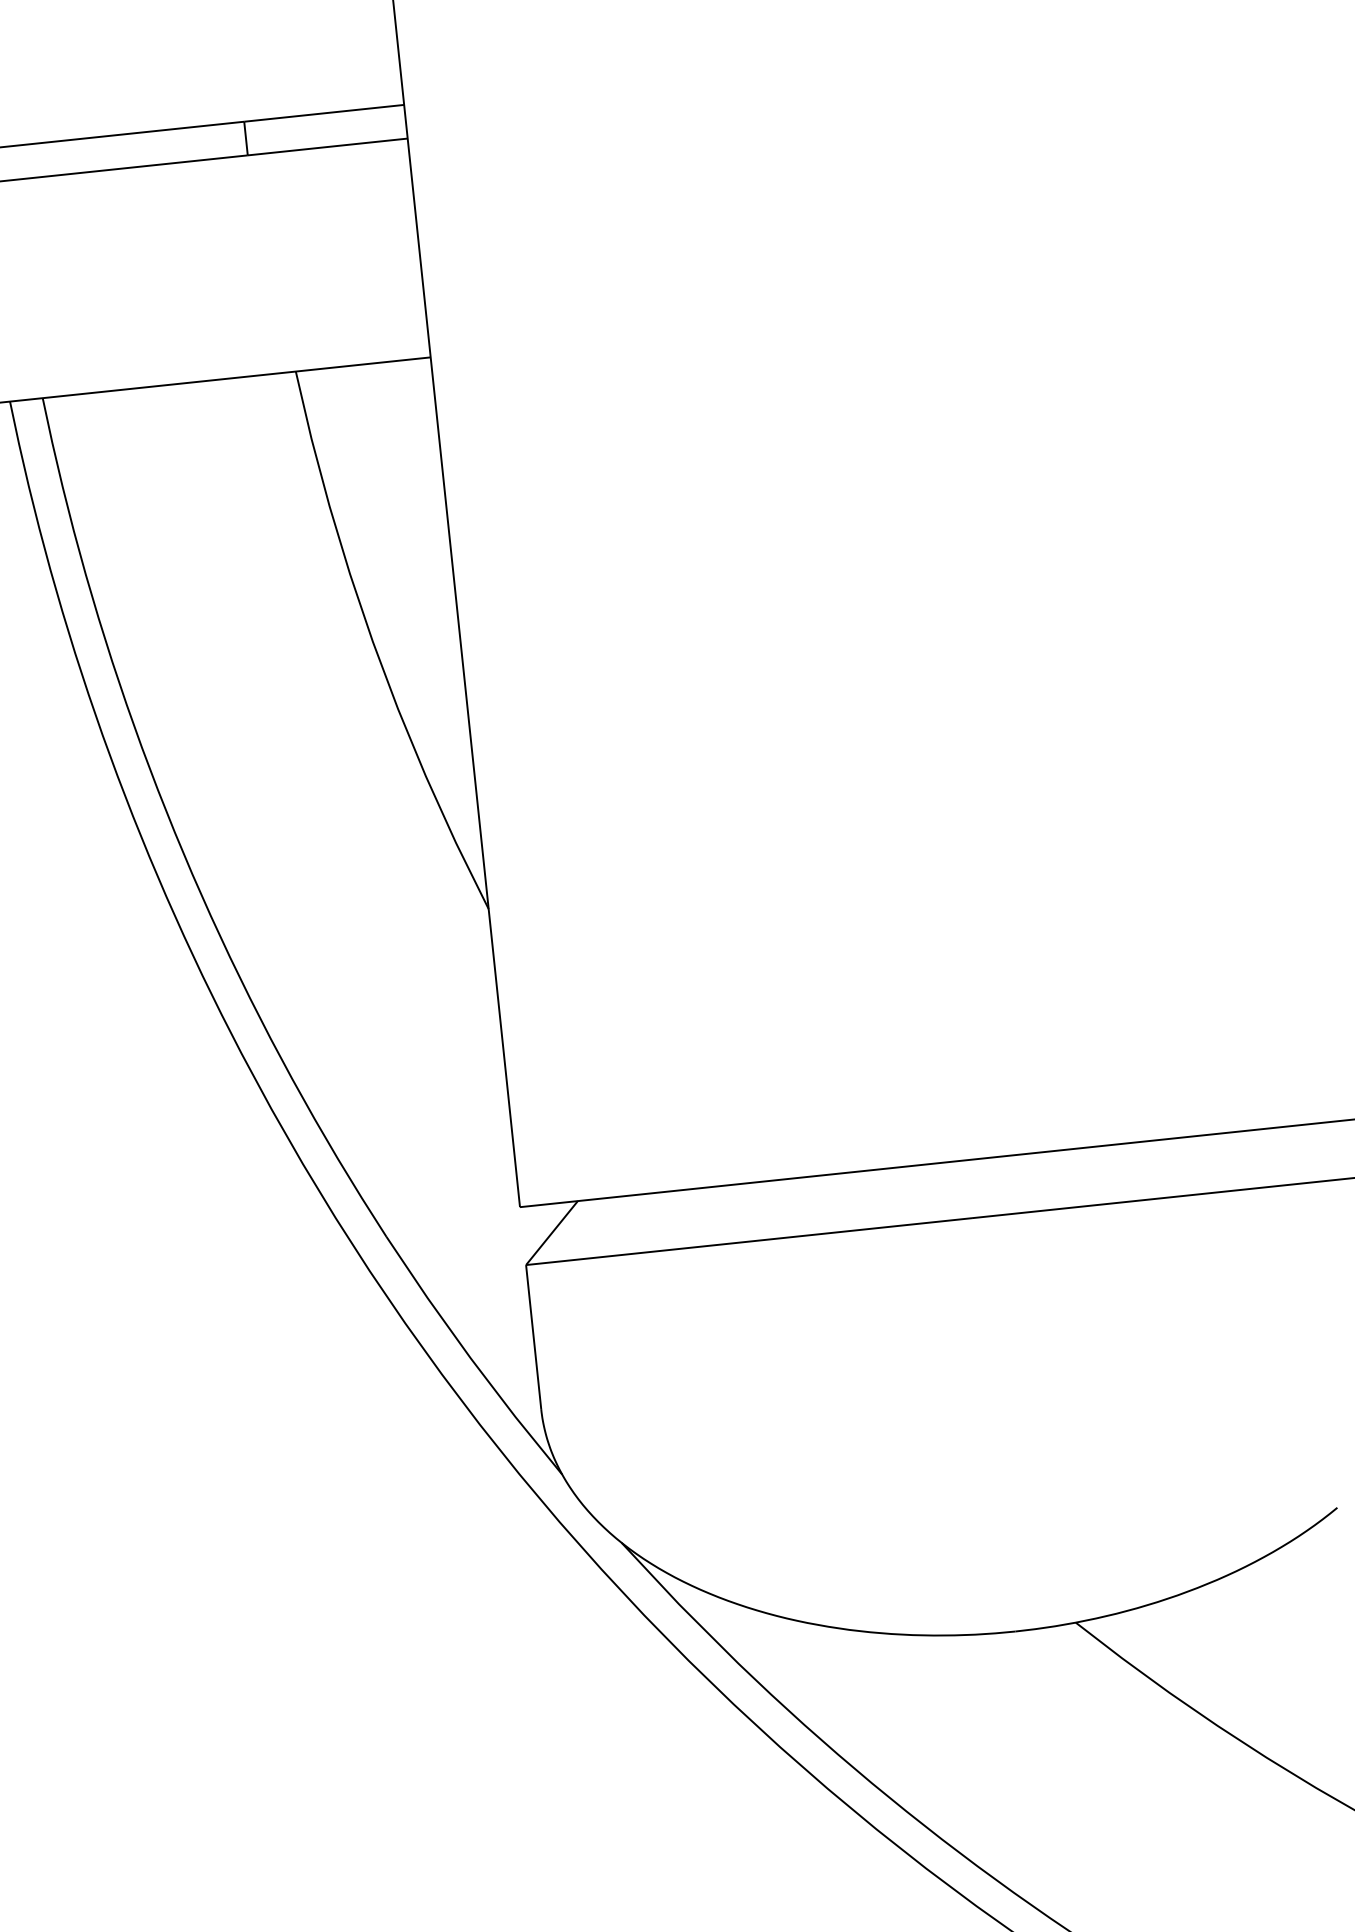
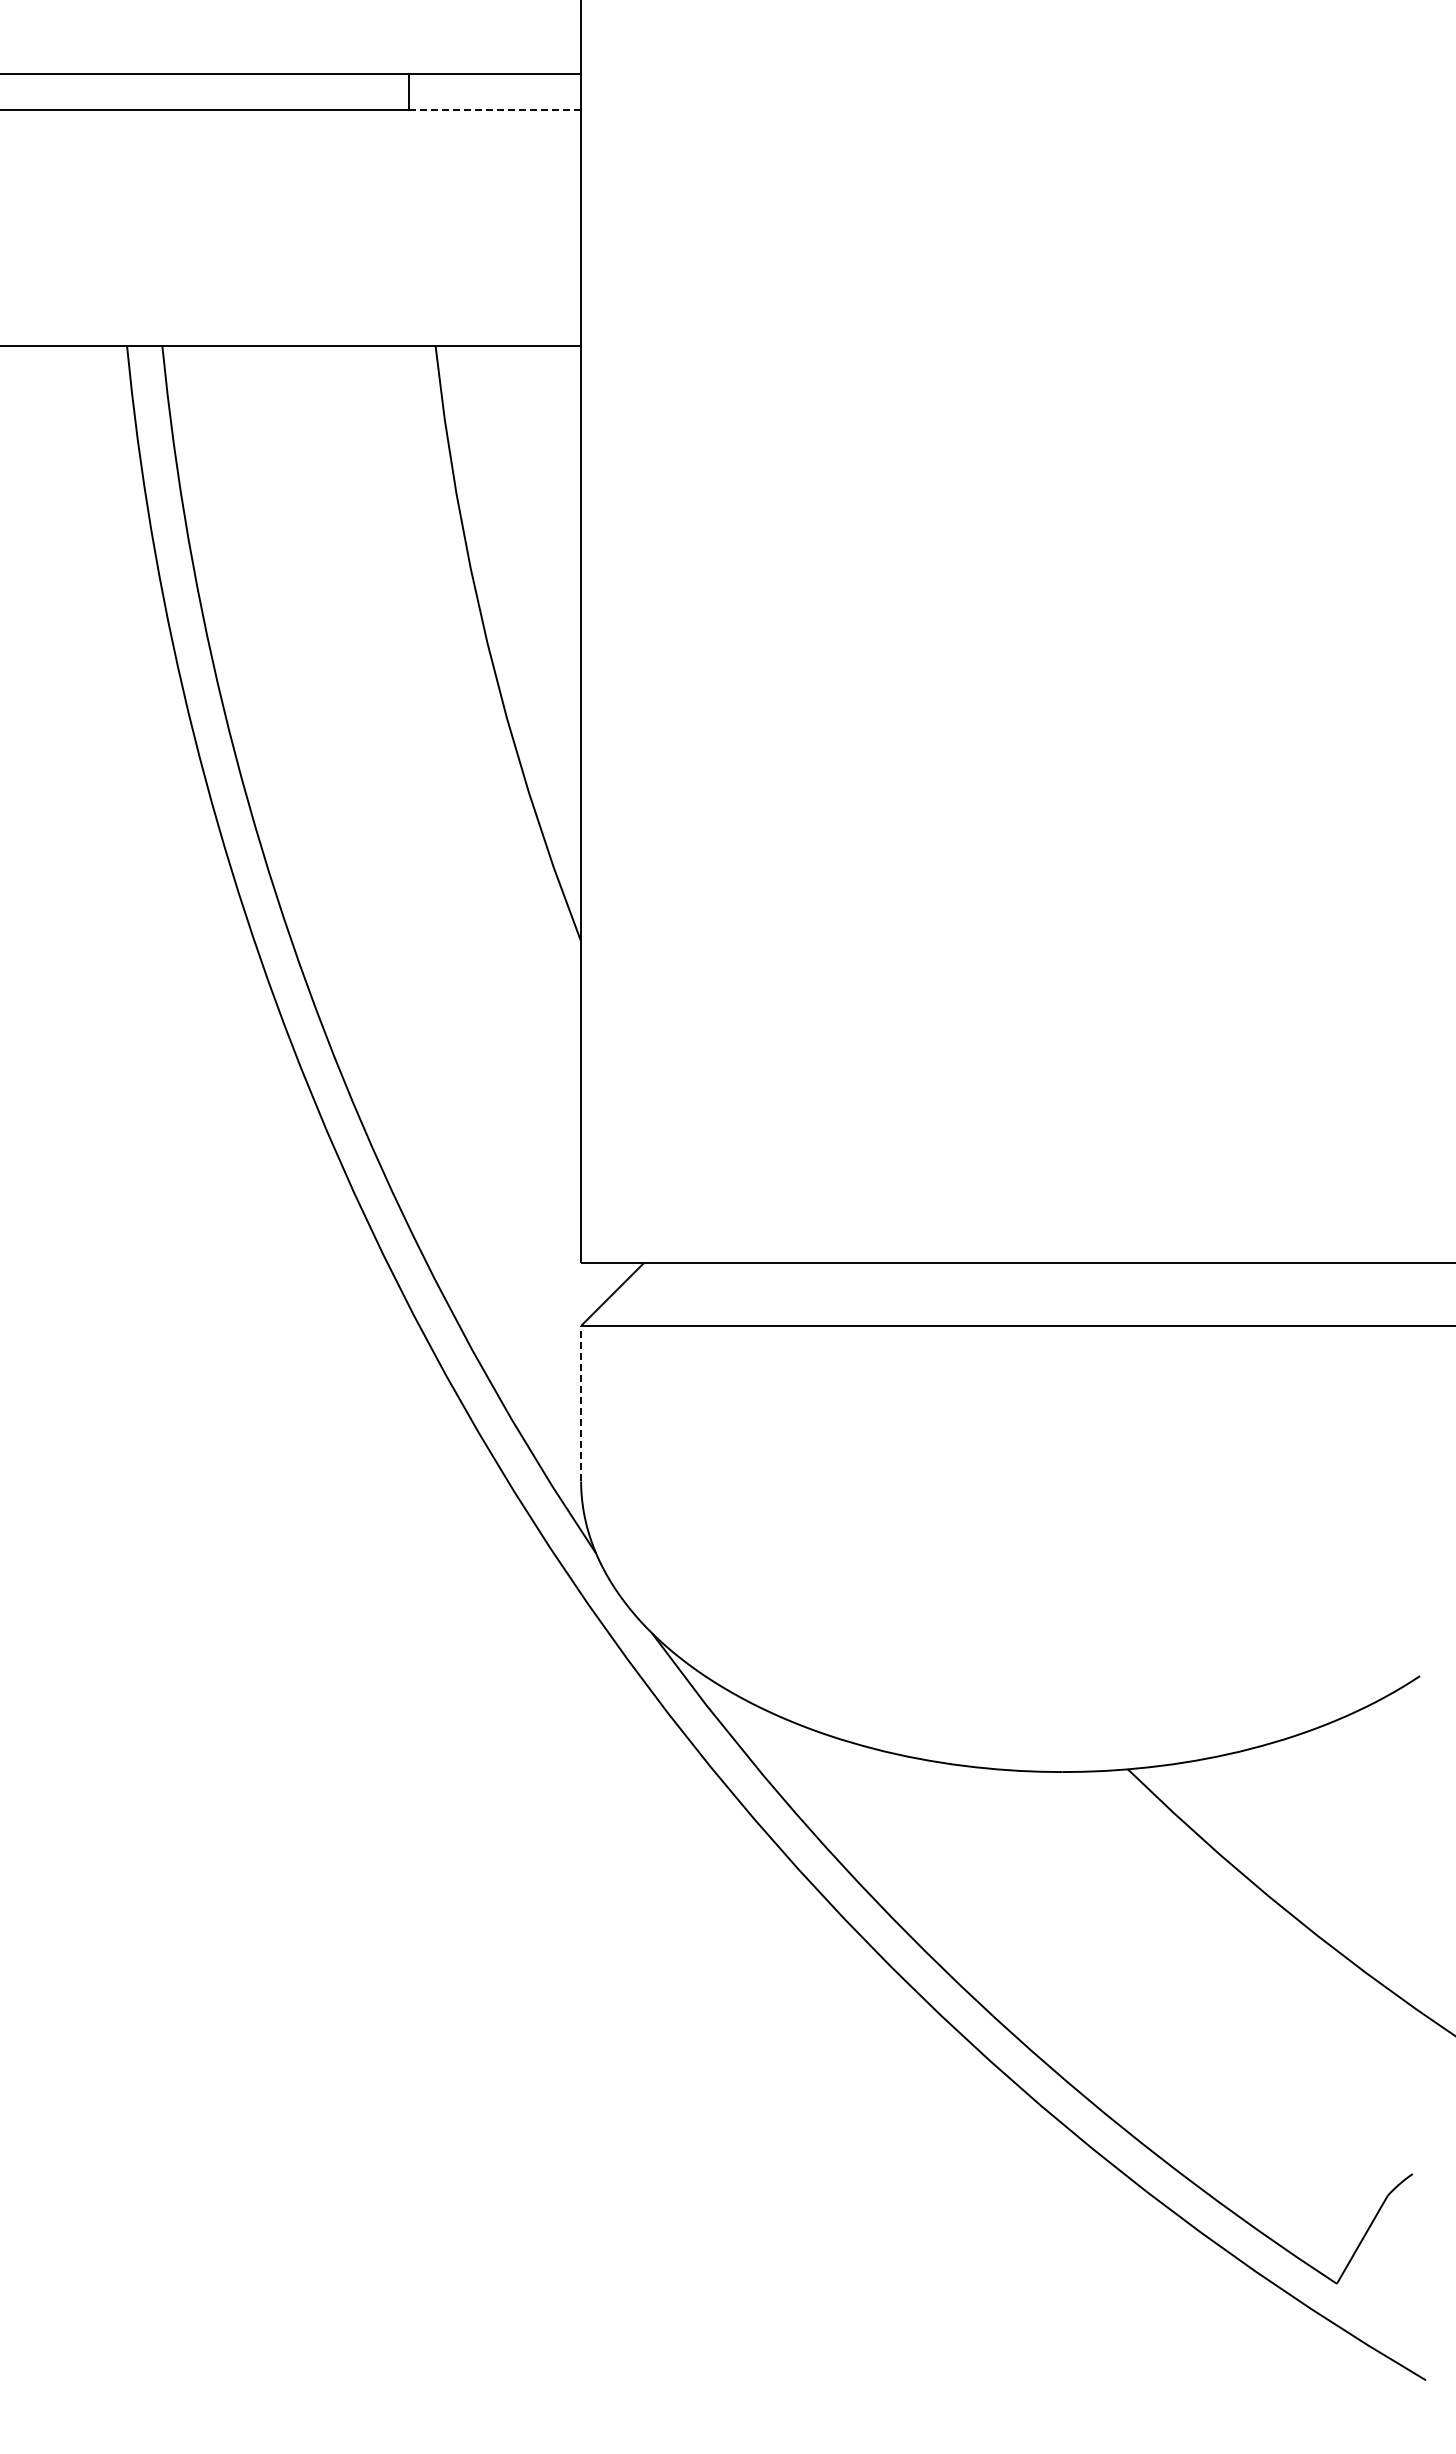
line: (327, 146) -> (494, 109), solid -> dashed
line: (533, 1336) -> (581, 1403), solid -> dashed

